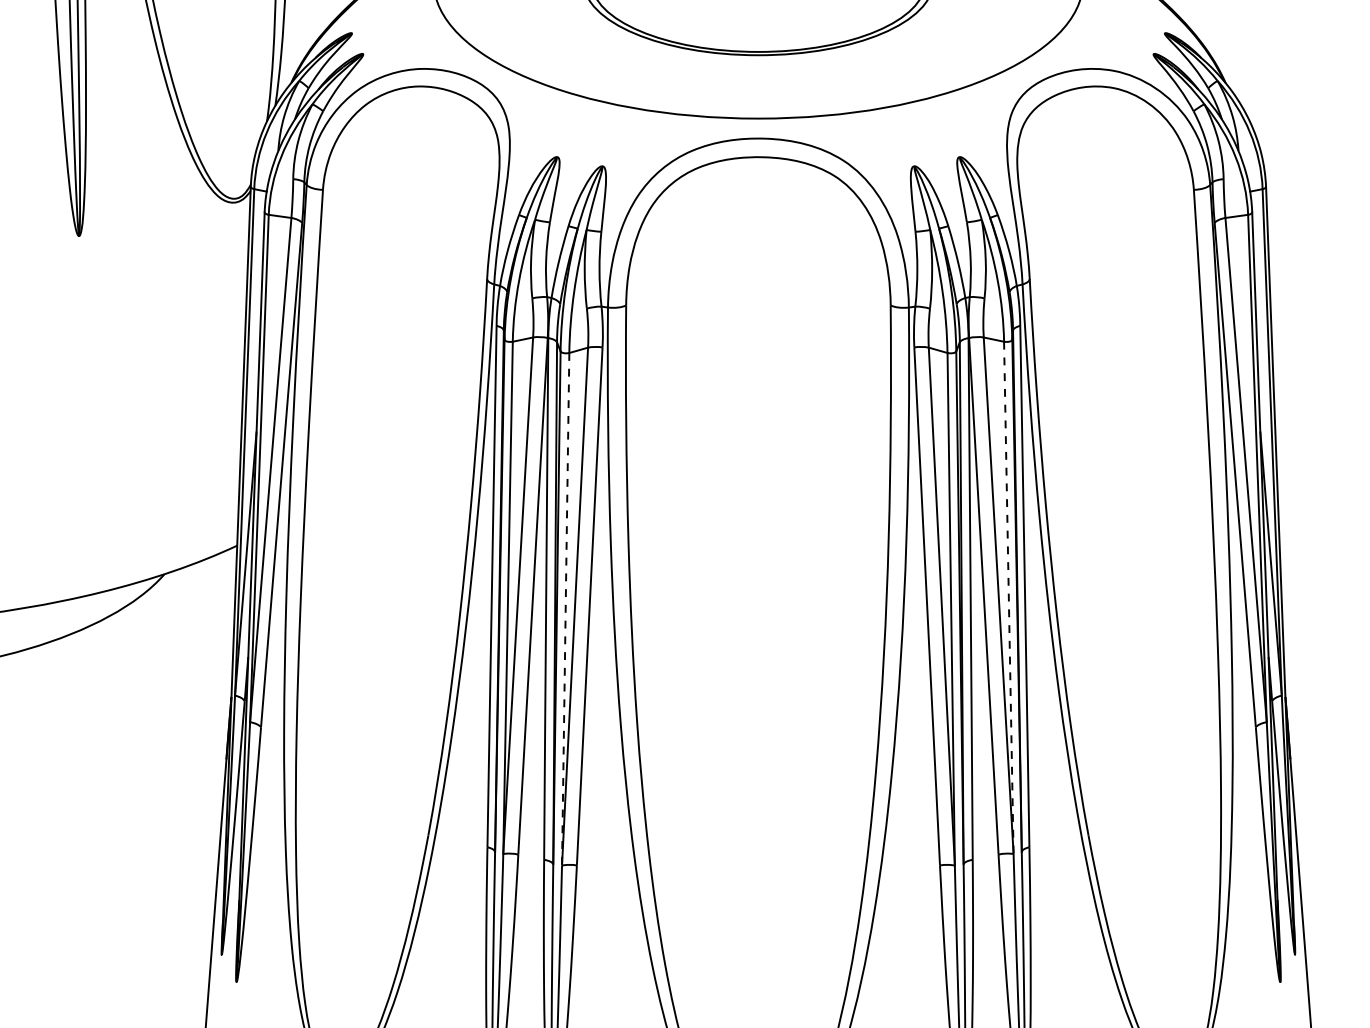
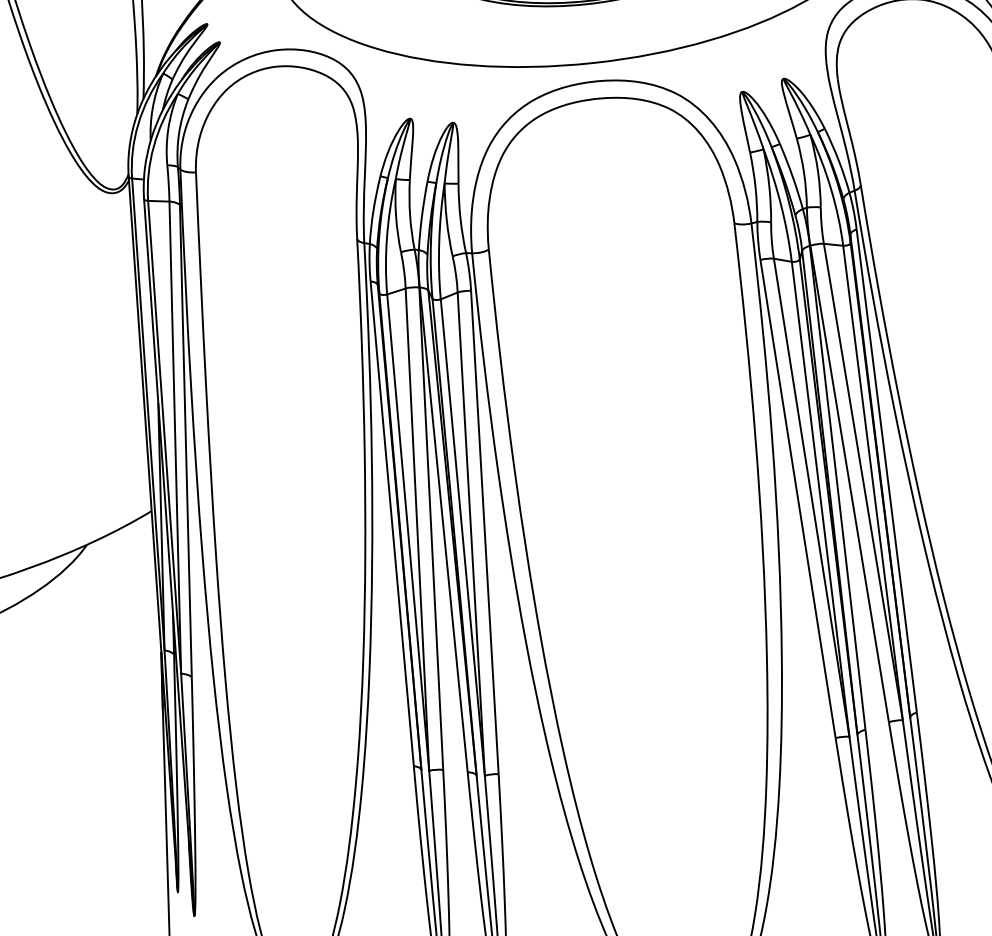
line: (1008, 598) -> (872, 483), dashed -> solid
line: (565, 609) -> (462, 537), dashed -> solid

